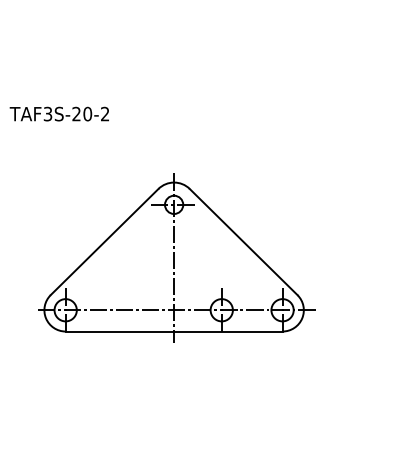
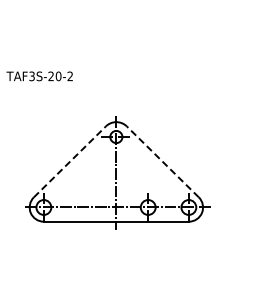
line: (104, 241) -> (69, 161), solid -> dashed
line: (243, 241) -> (162, 161), solid -> dashed

